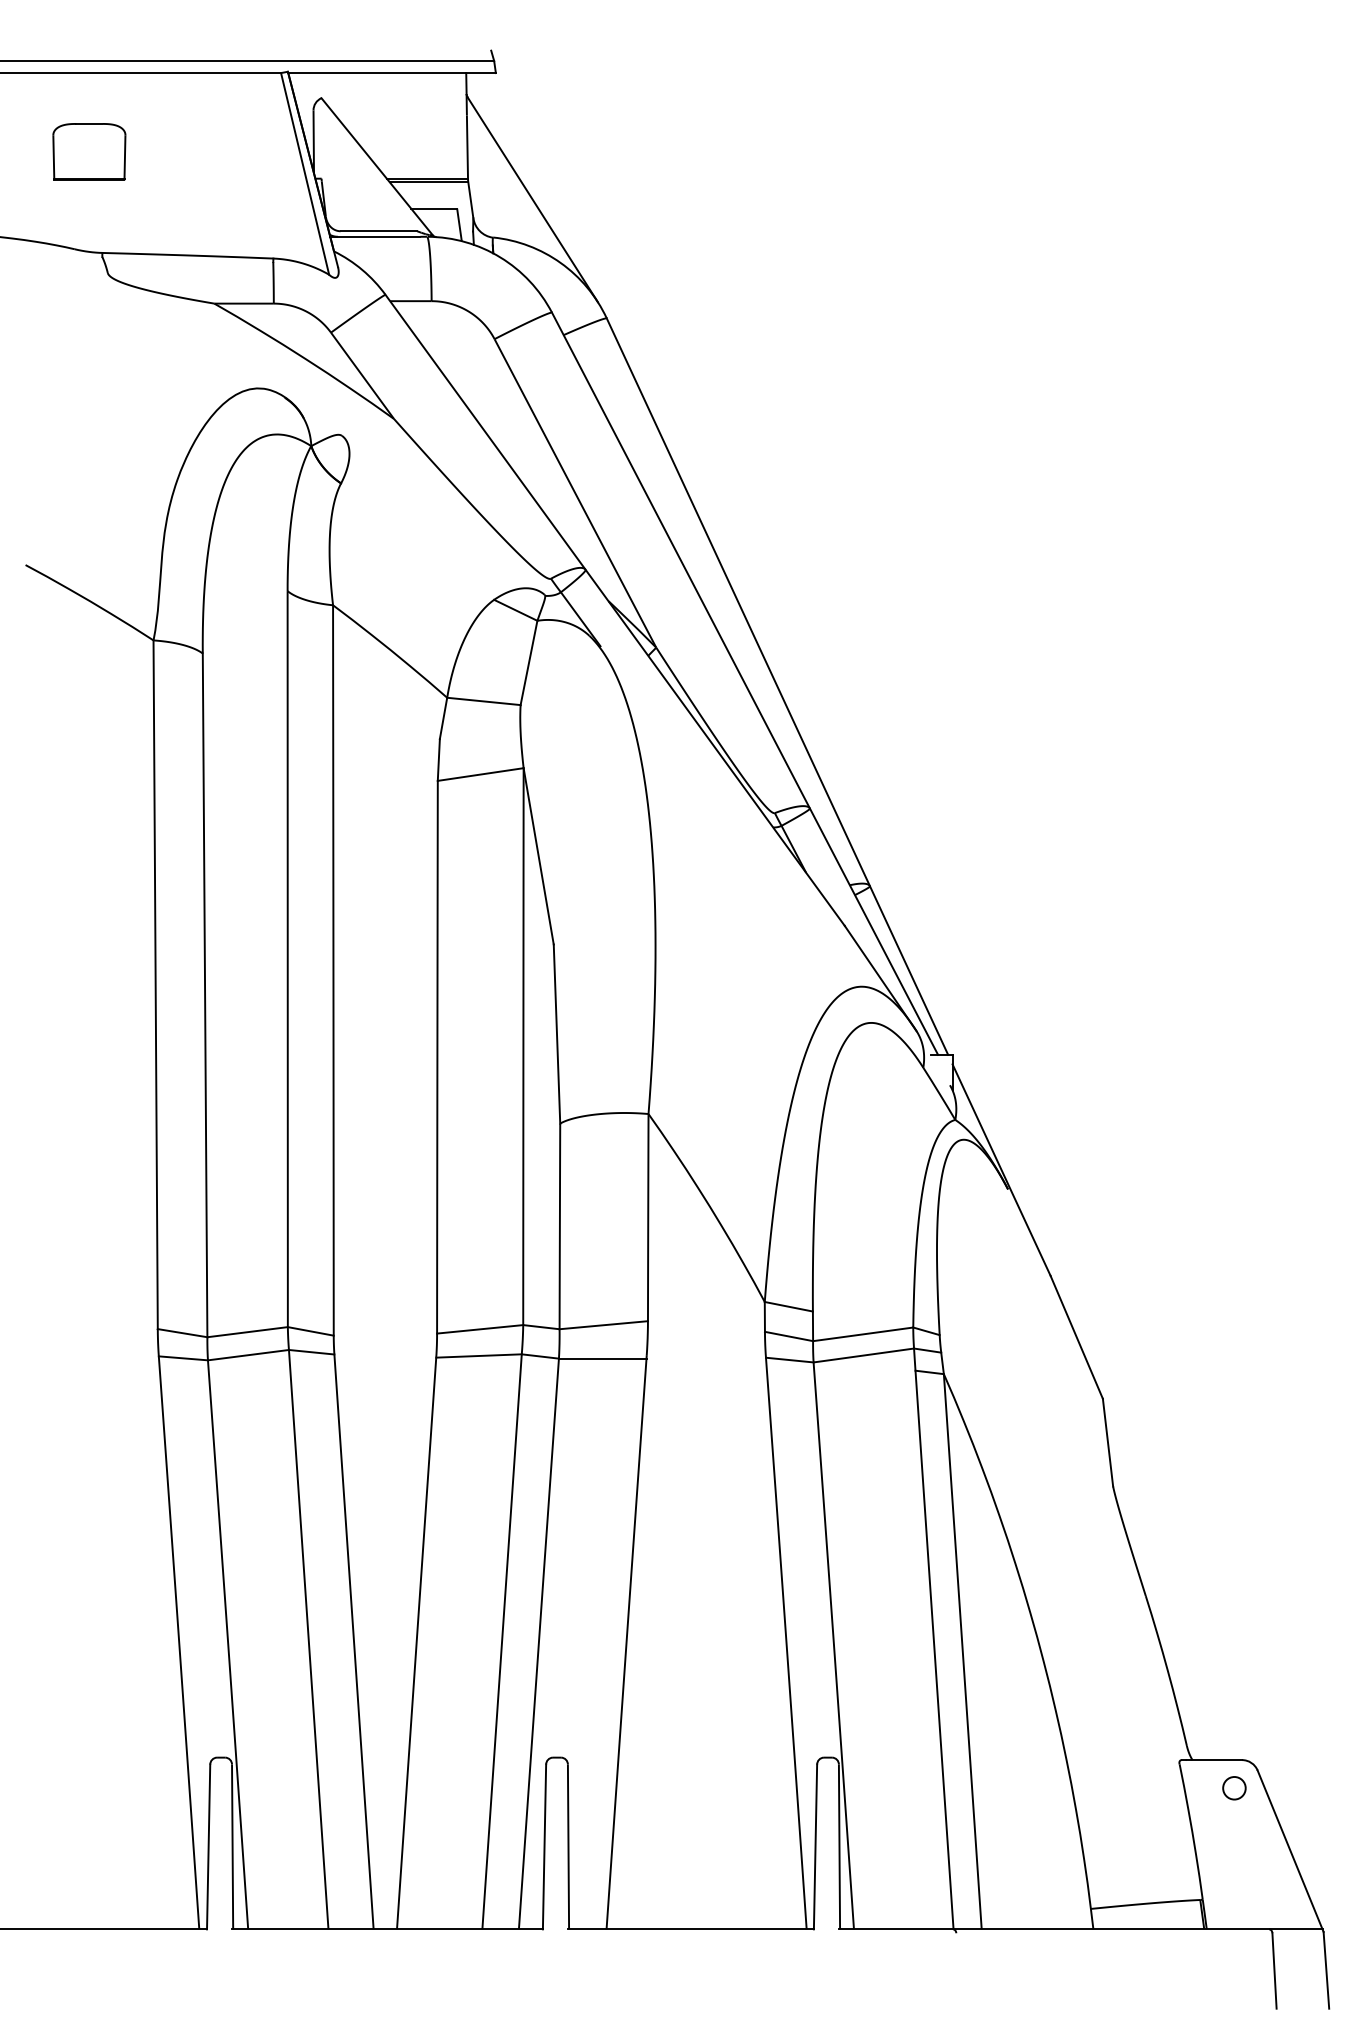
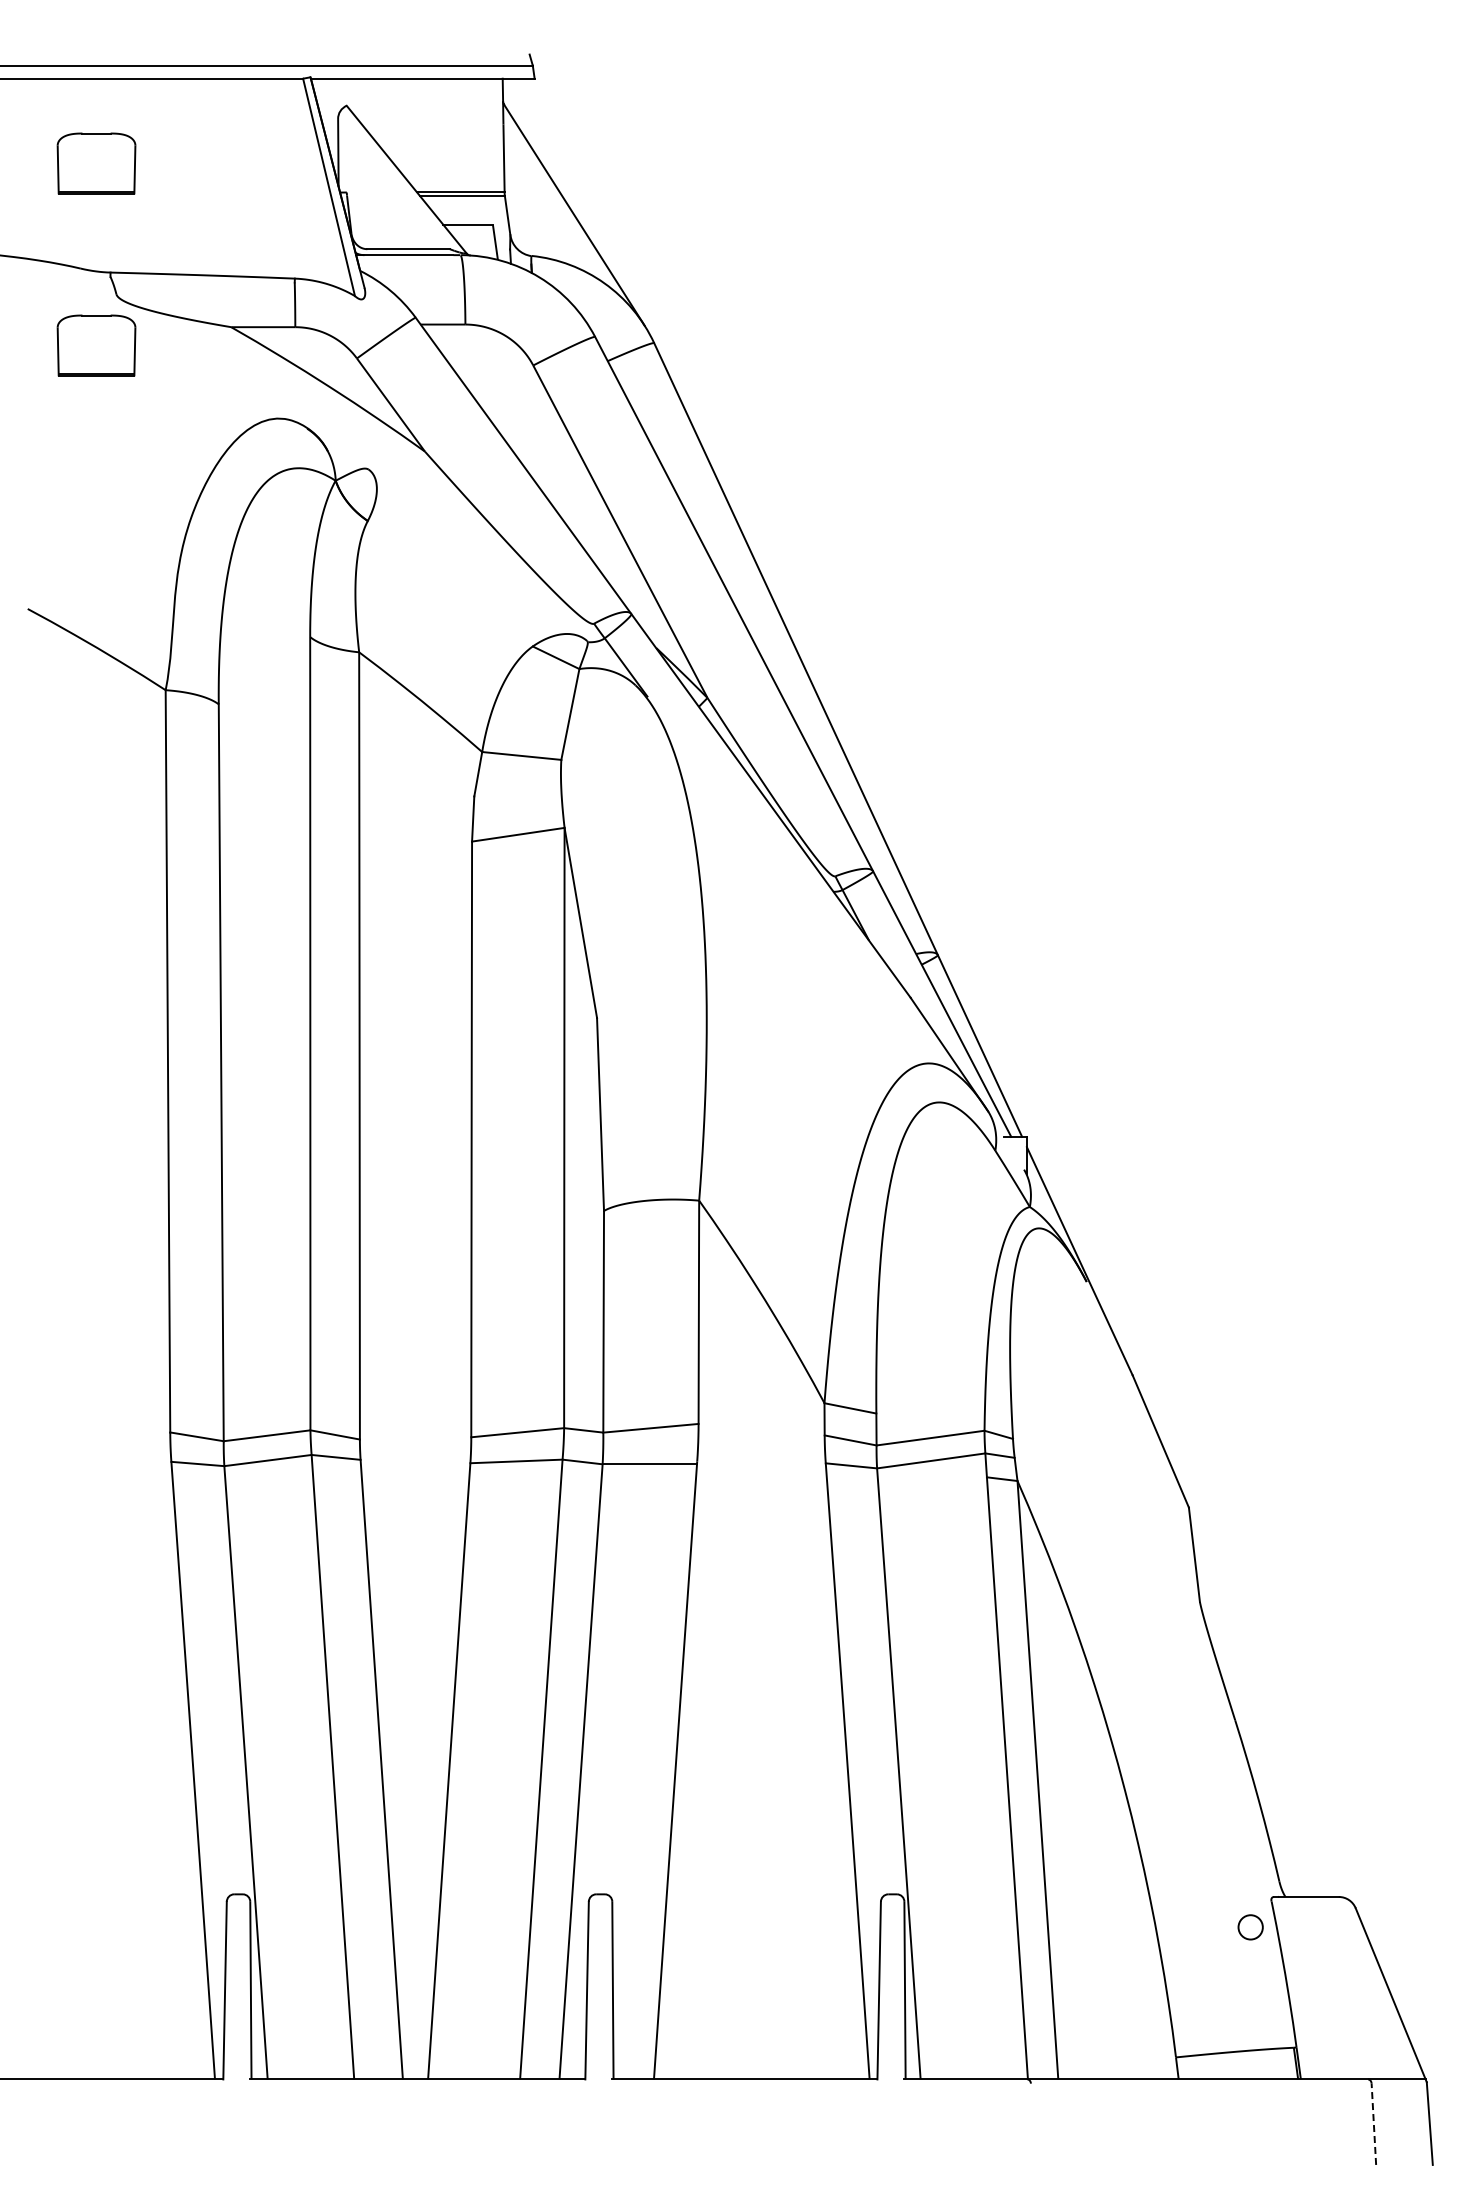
part: (89, 320) -> (96, 345), added
circle: (1234, 1788) -> (1250, 1927), moved
line: (1274, 1971) -> (1373, 2124), solid -> dashed

